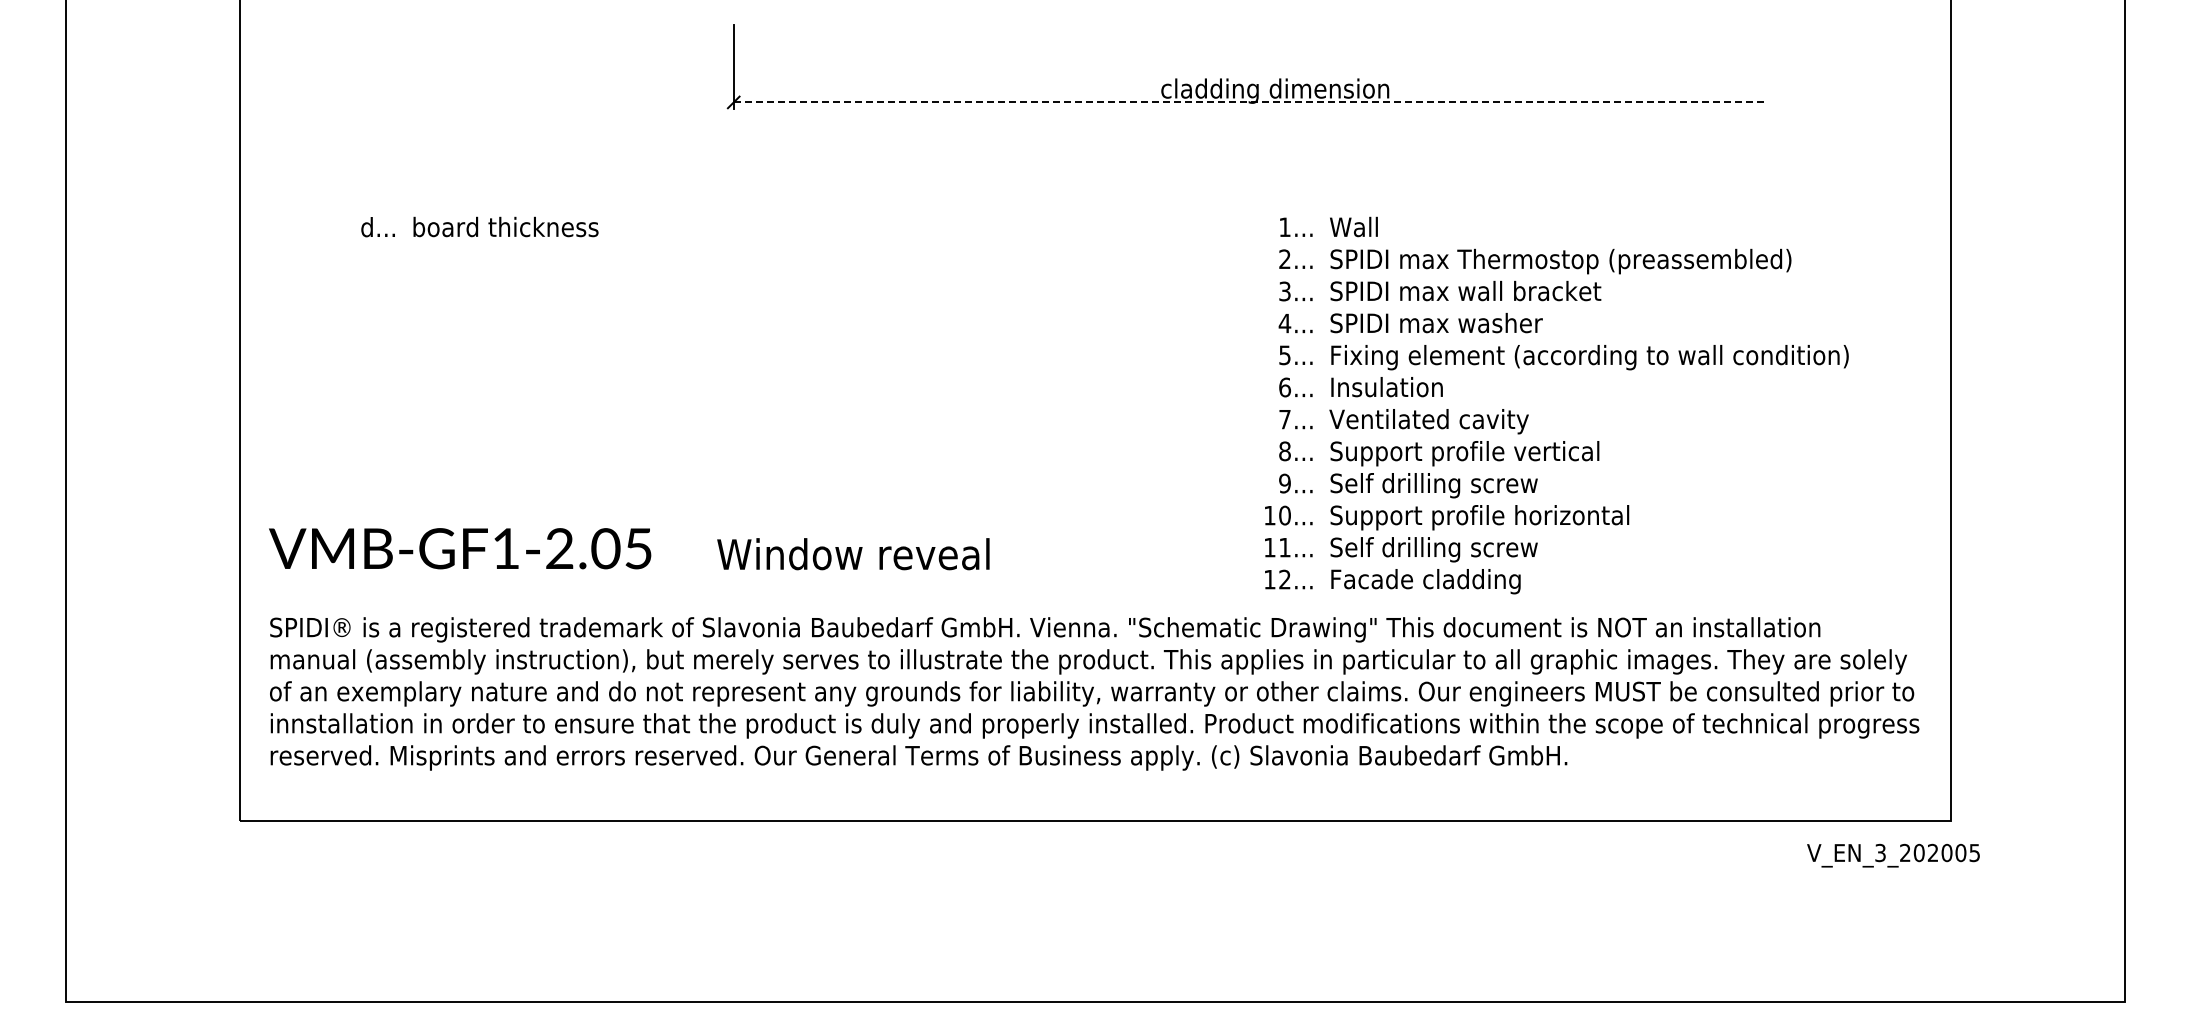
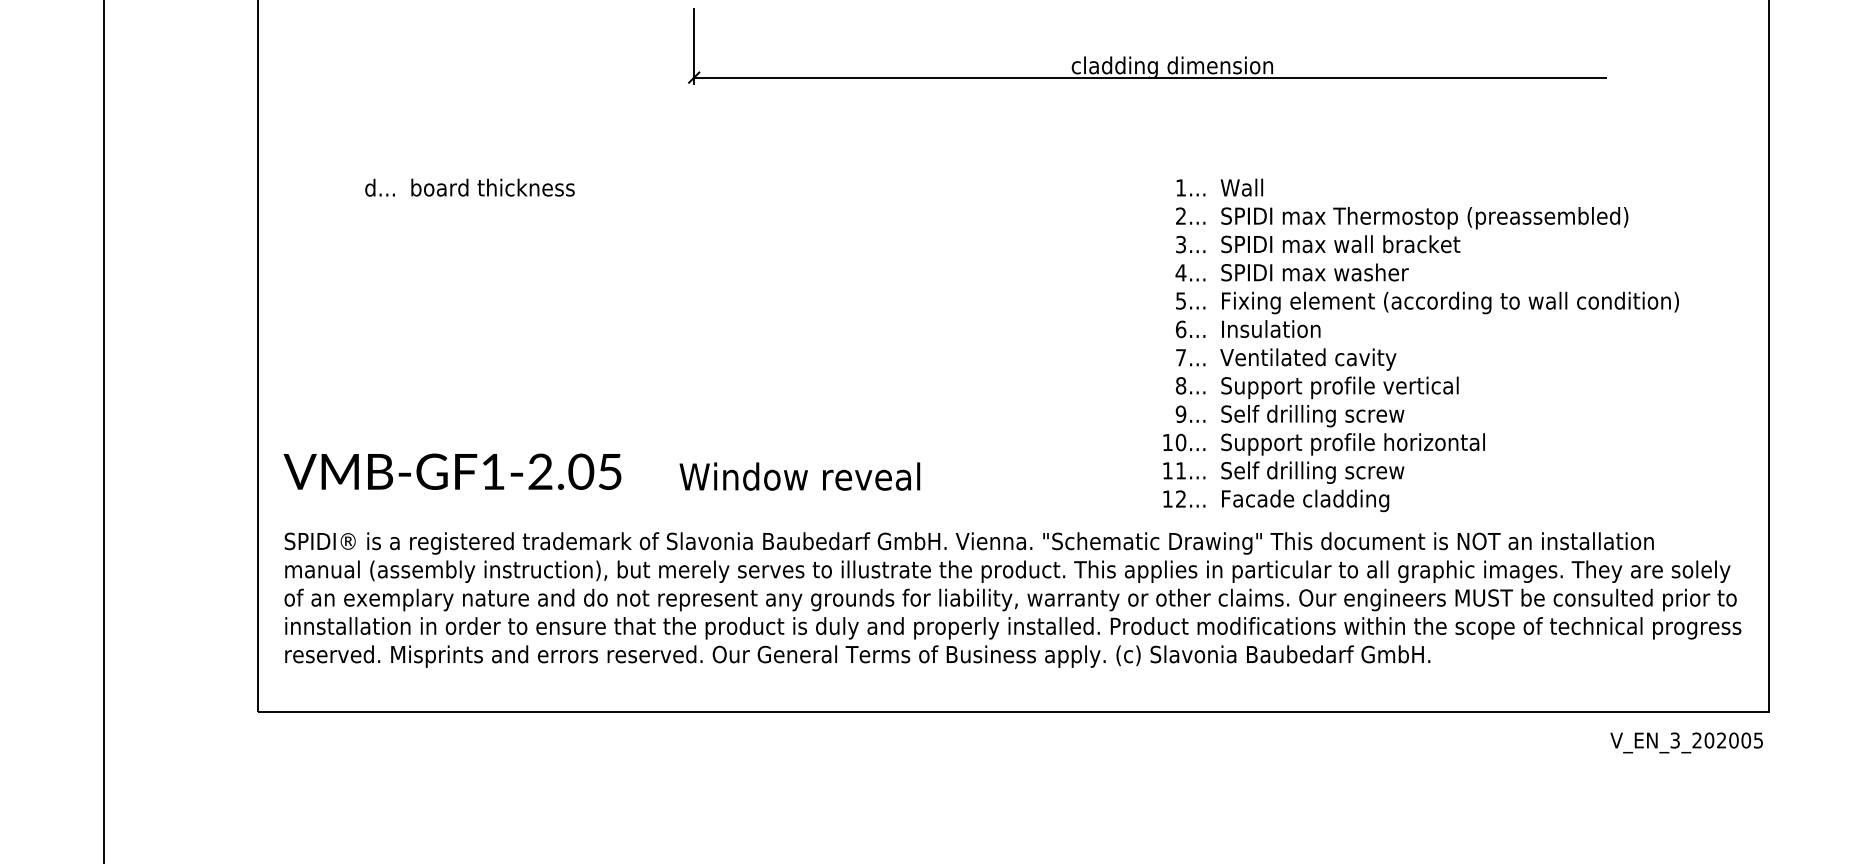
line: (1250, 102) -> (1150, 77), dashed -> solid
text: (1893, 855) -> (1686, 742), moved

